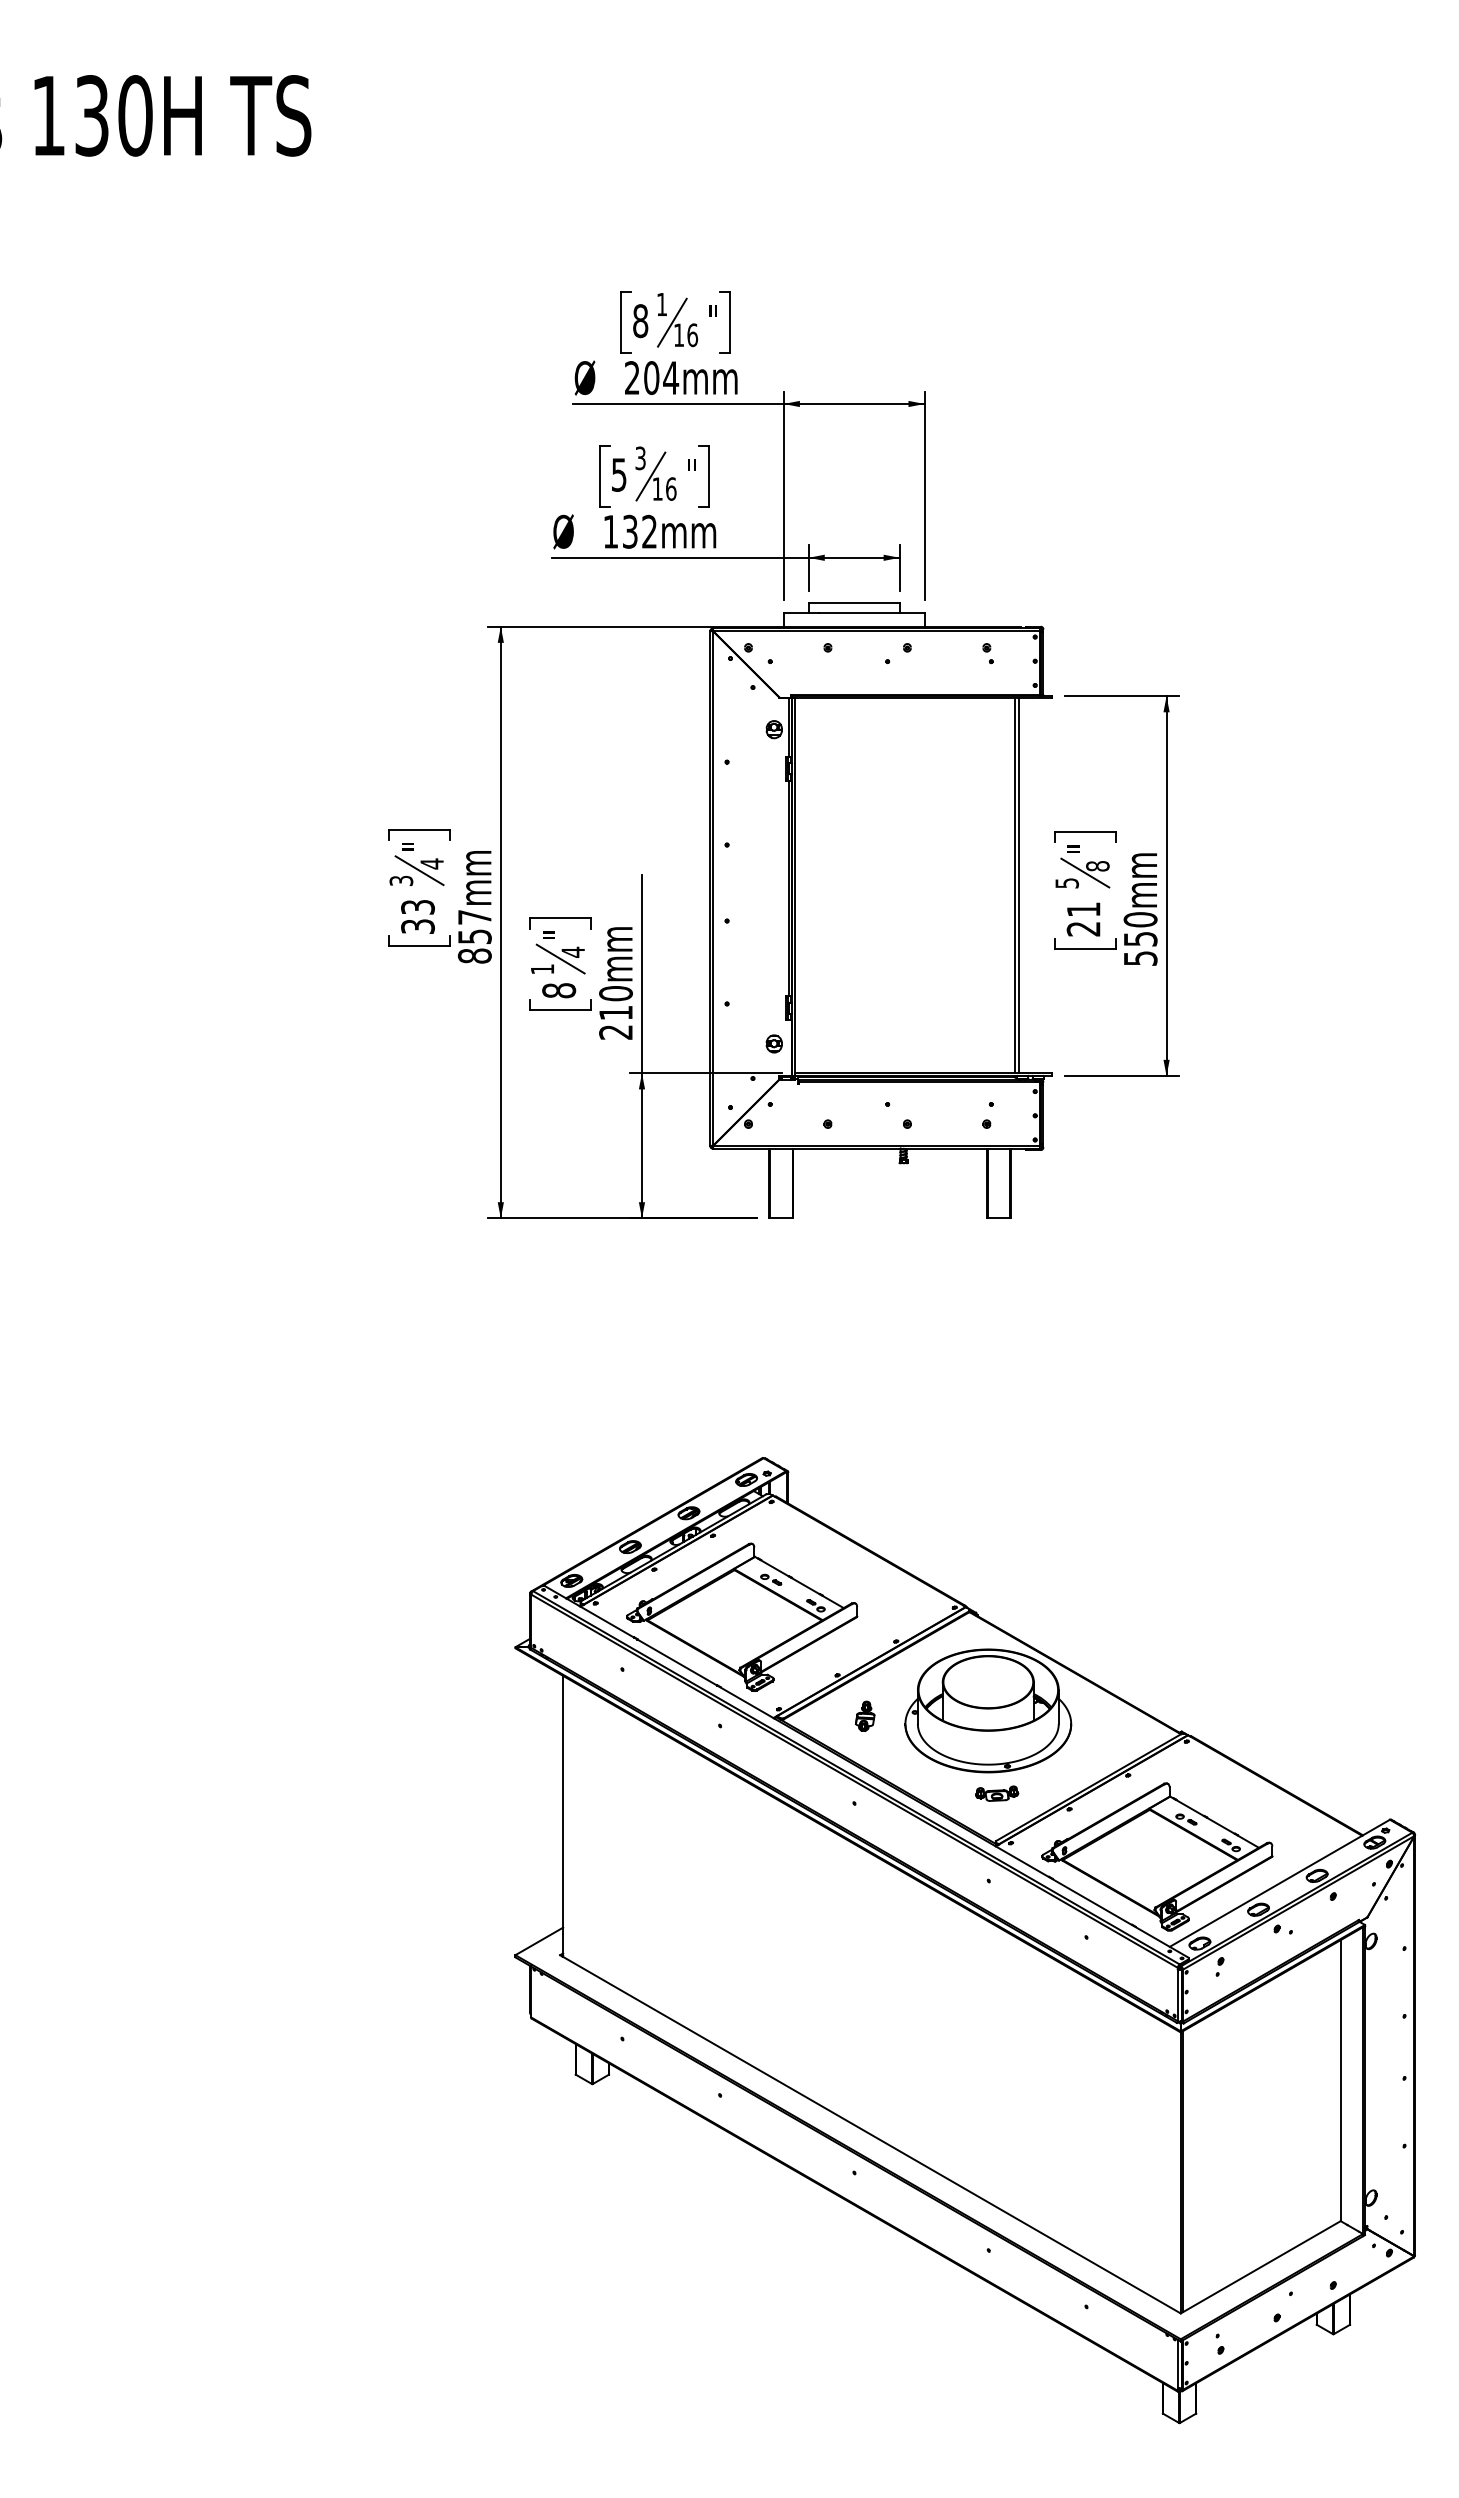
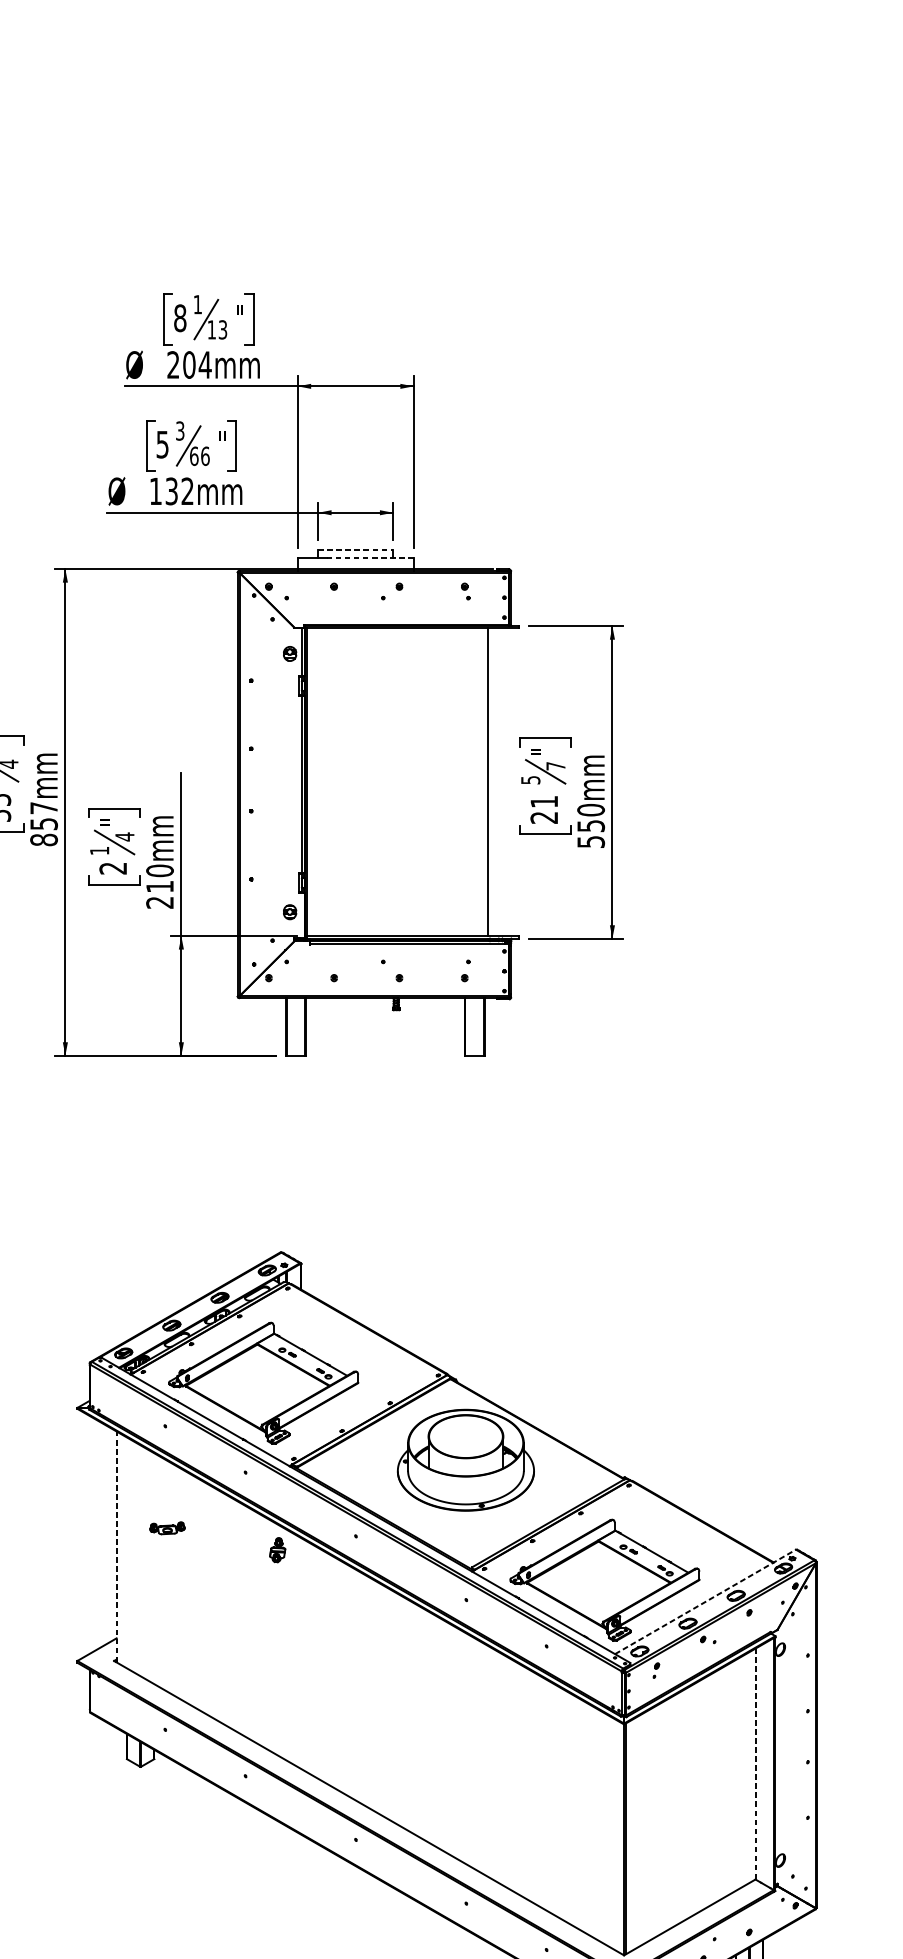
text: (692, 335) -> (222, 330), 16 -> 13
text: (657, 488) -> (194, 455), 16 -> 66
line: (854, 602) -> (356, 549), solid -> dashed
line: (871, 612) -> (369, 557), solid -> dashed
text: (1097, 866) -> (555, 766), 8 -> 7
line: (1018, 885) -> (490, 782), removed
text: (559, 990) -> (113, 868), 8 -> 2
part: (865, 1715) -> (277, 1549), moved
part: (997, 1793) -> (167, 1528), moved
line: (563, 1816) -> (116, 1547), solid -> dashed
line: (1280, 1883) -> (706, 1602), solid -> dashed
line: (1340, 2080) -> (755, 1763), solid -> dashed

